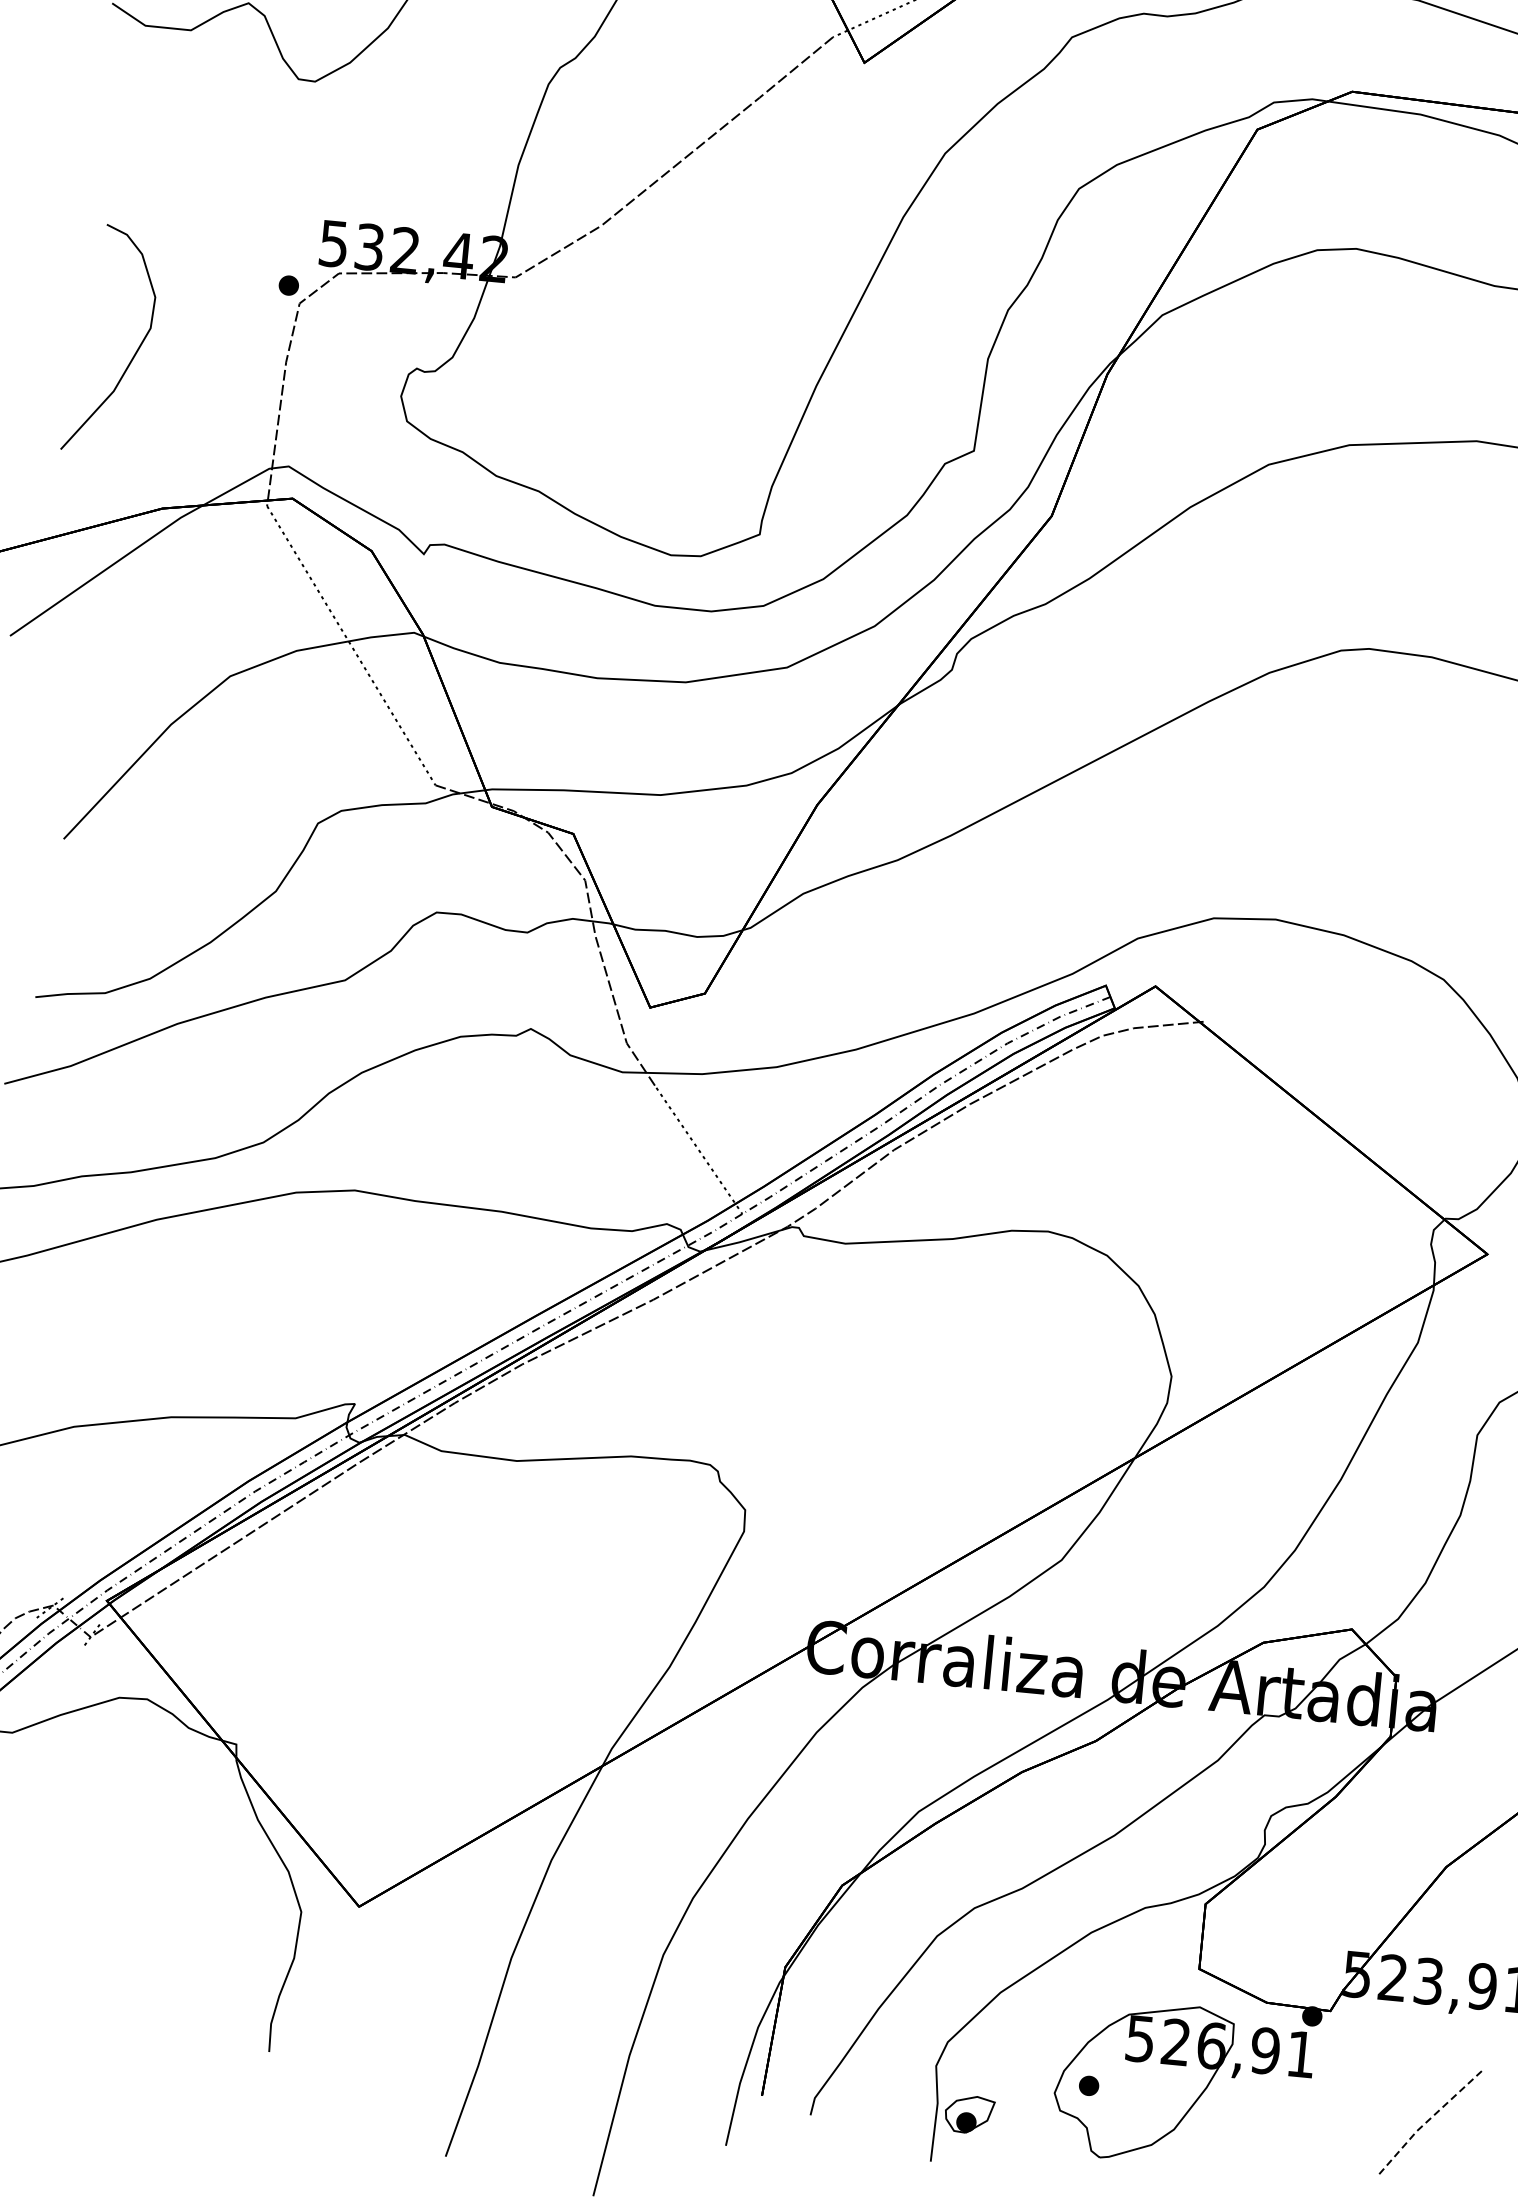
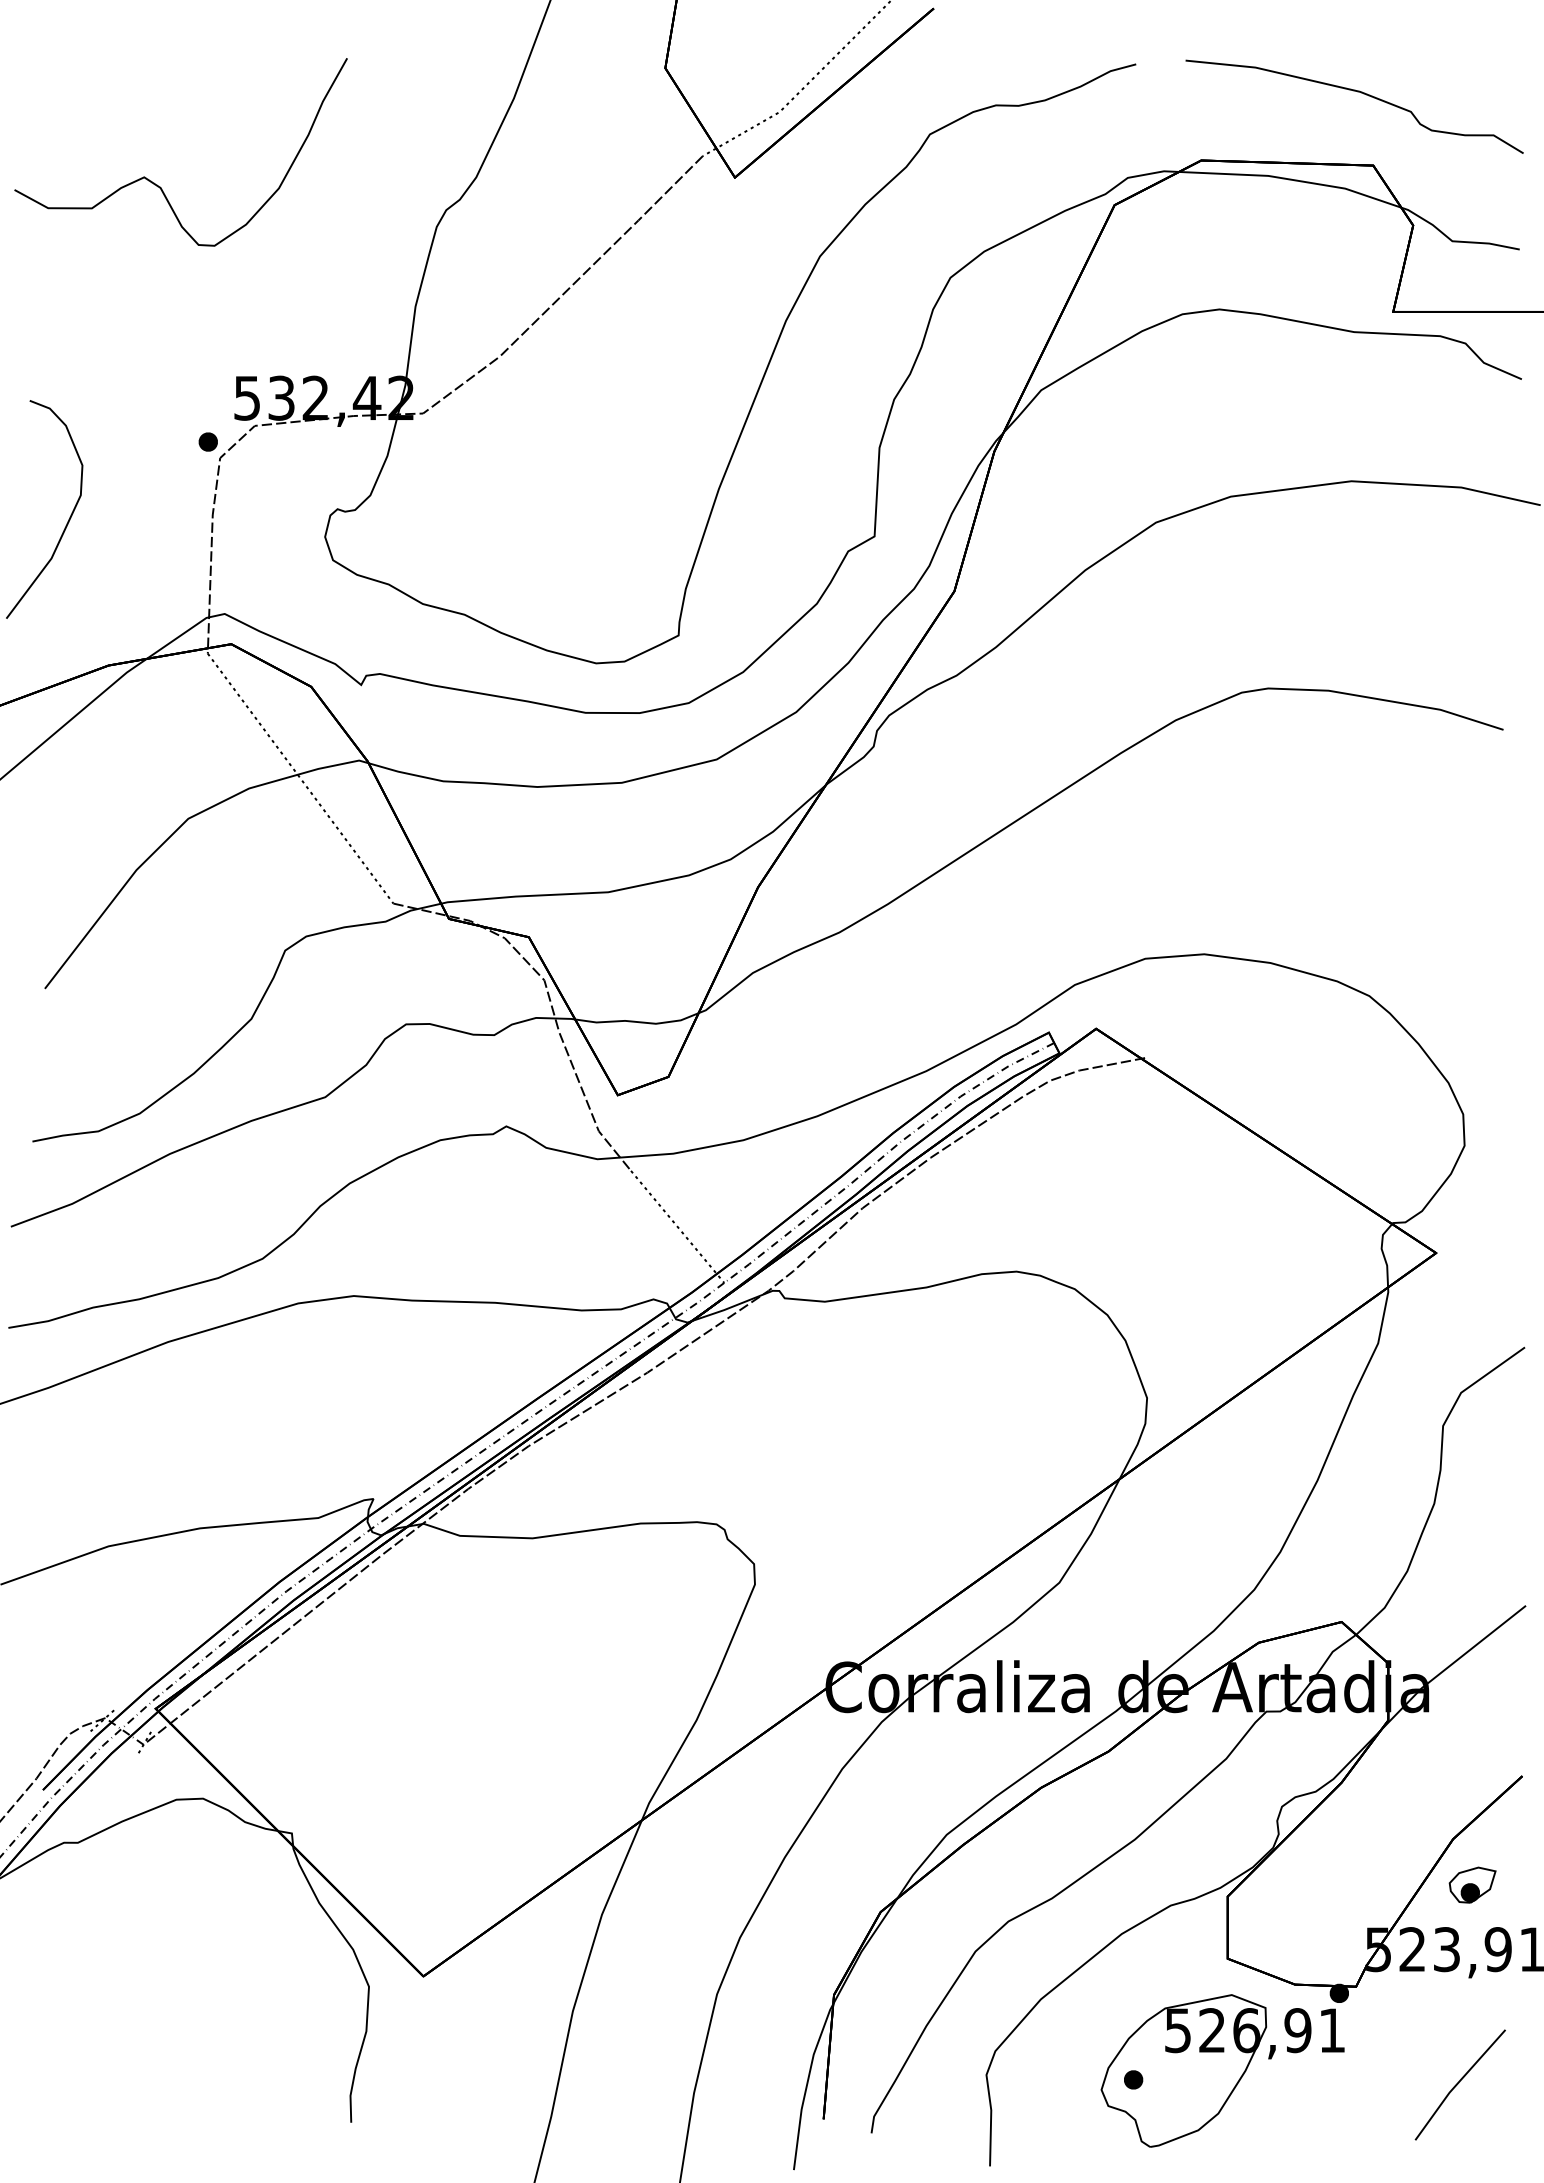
part: (969, 2113) -> (1472, 1884), moved
line: (1426, 2122) -> (1457, 2083), dashed -> solid

